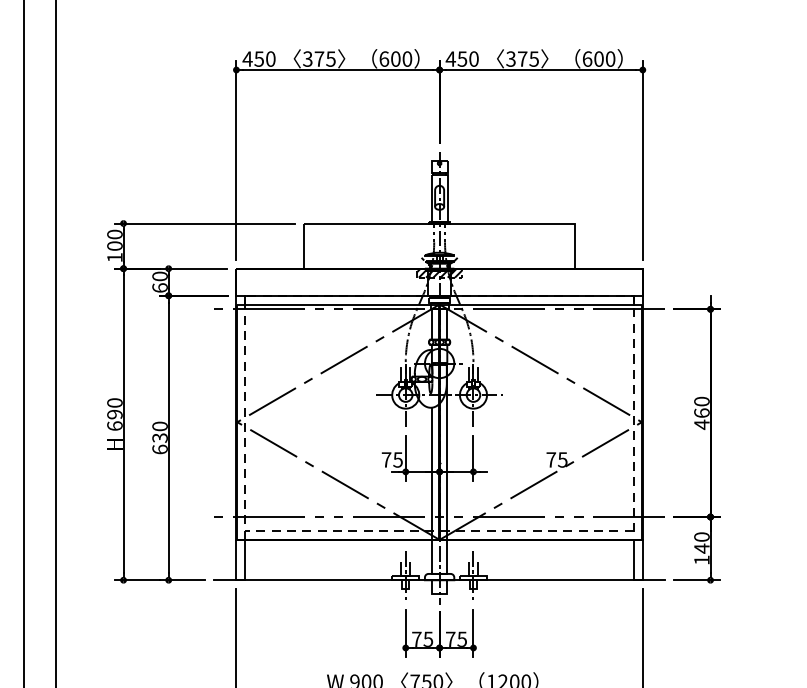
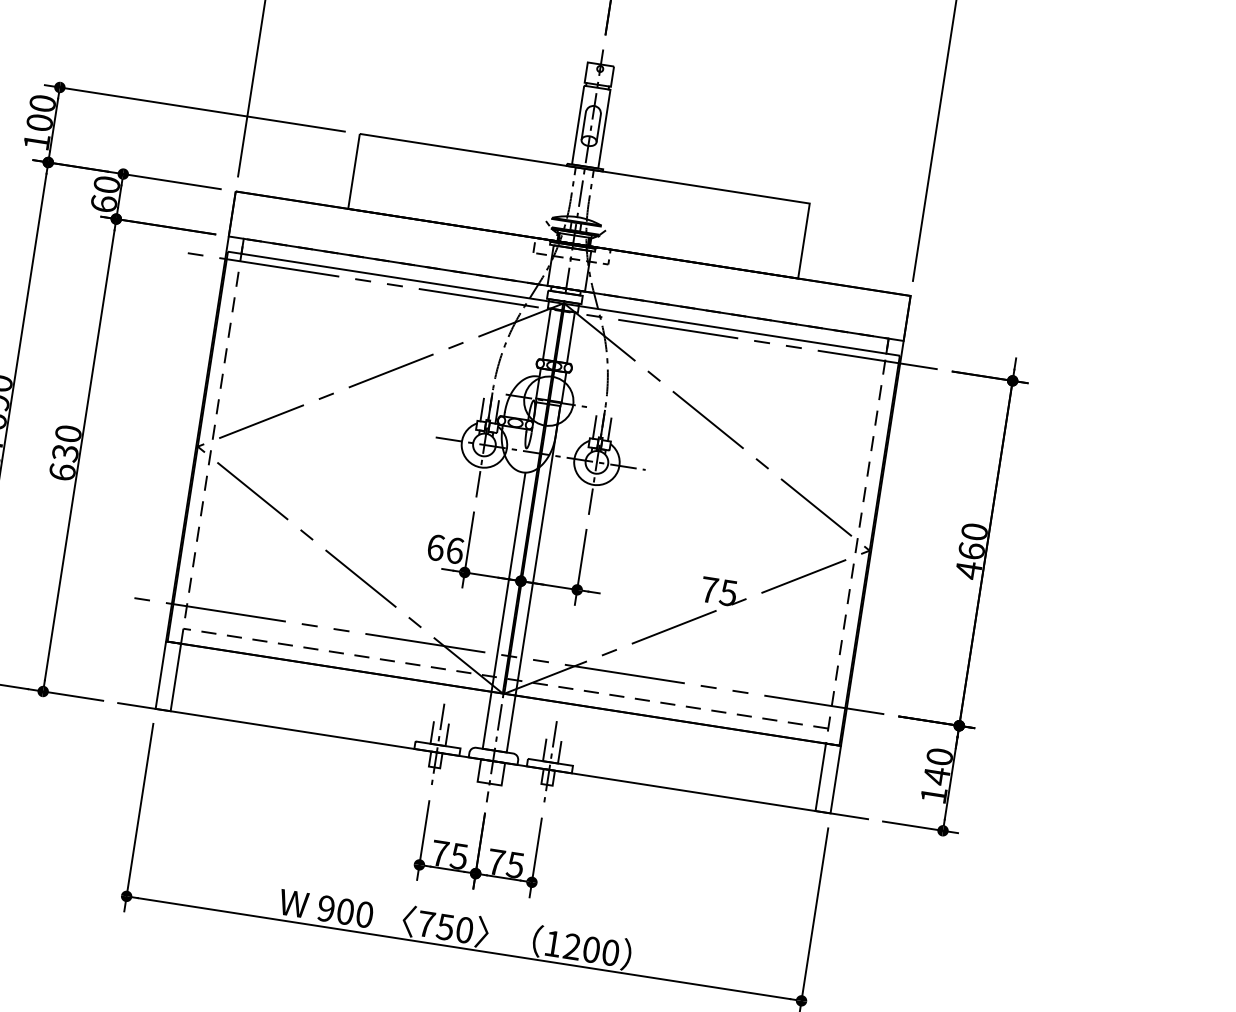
hatch: (439, 272) -> (572, 250), removed
text: (391, 459) -> (444, 548), 75 -> 66

